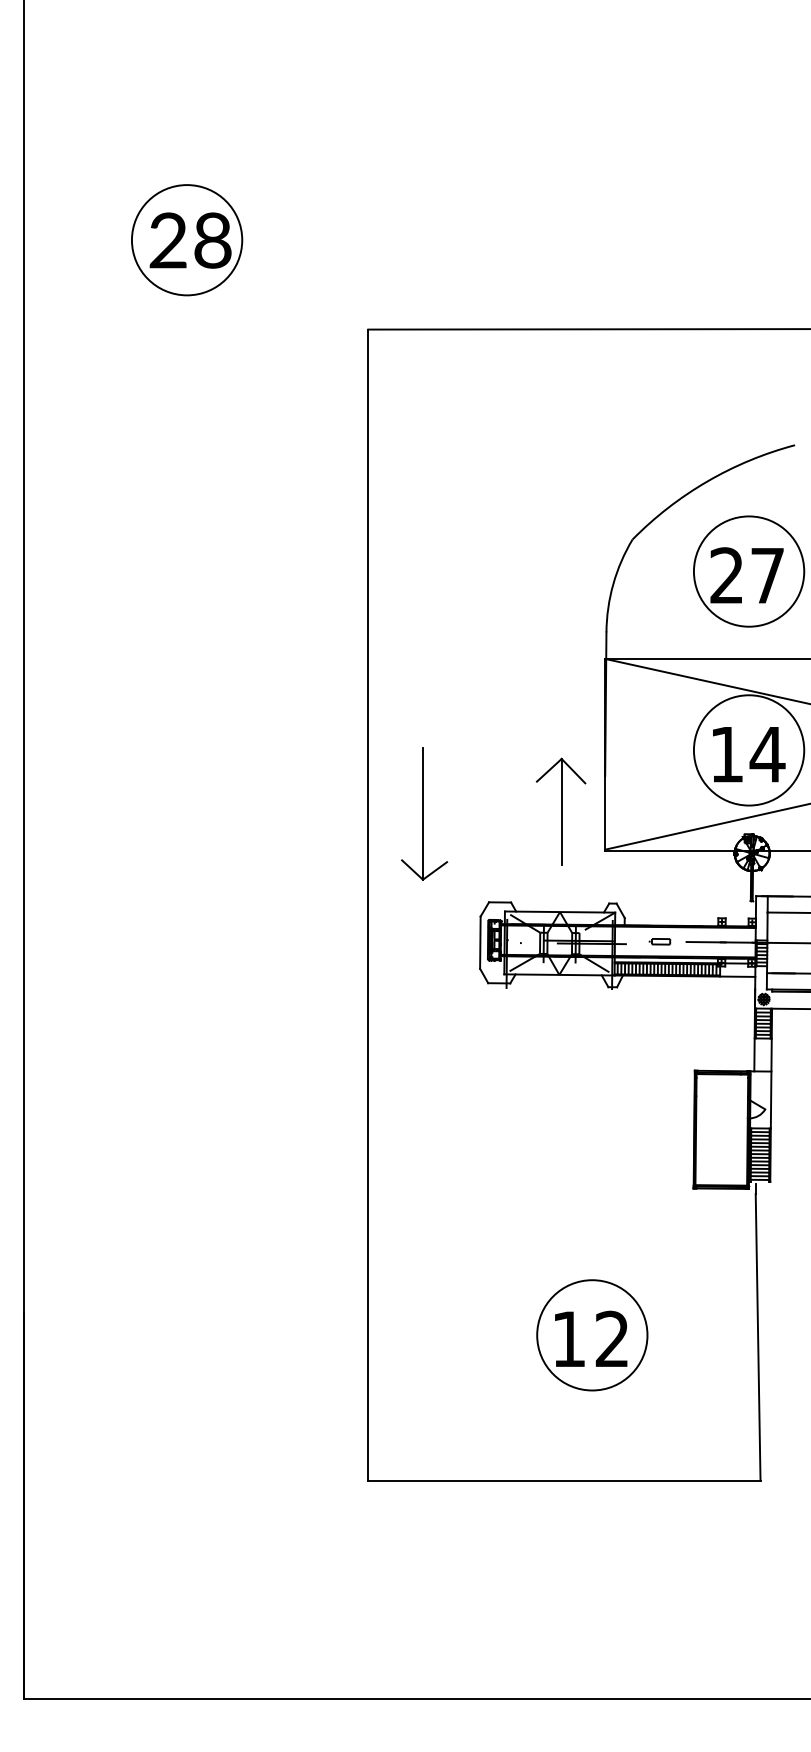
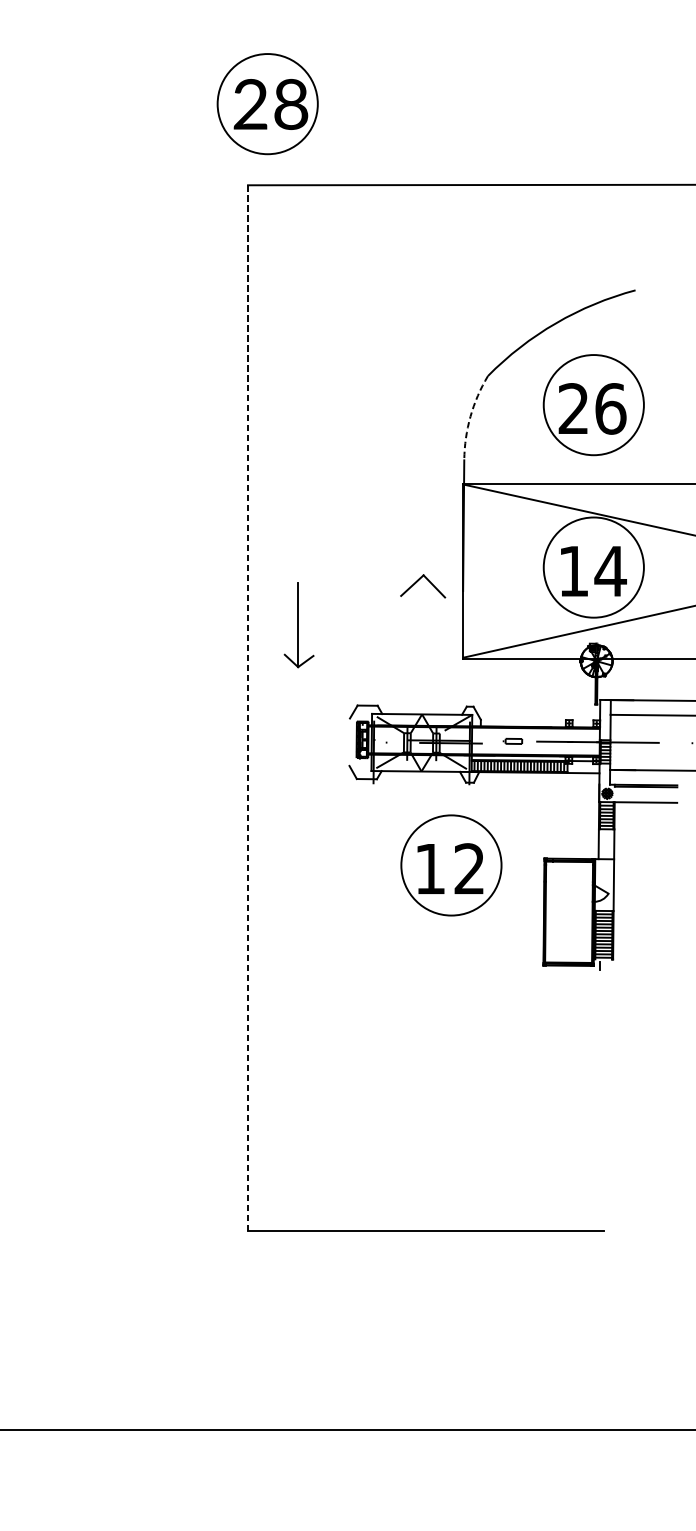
part: (187, 240) -> (268, 104), moved
text: (768, 575) -> (611, 408), 7 -> 6
arc: (613, 584) -> (470, 416), solid -> dashed
line: (561, 811) -> (423, 623), removed
part: (424, 813) -> (298, 624), size x0.7
line: (368, 905) -> (248, 708), solid -> dashed
line: (480, 942) -> (349, 742), removed
part: (592, 1335) -> (451, 865), moved
line: (757, 1336) -> (601, 1099), removed

